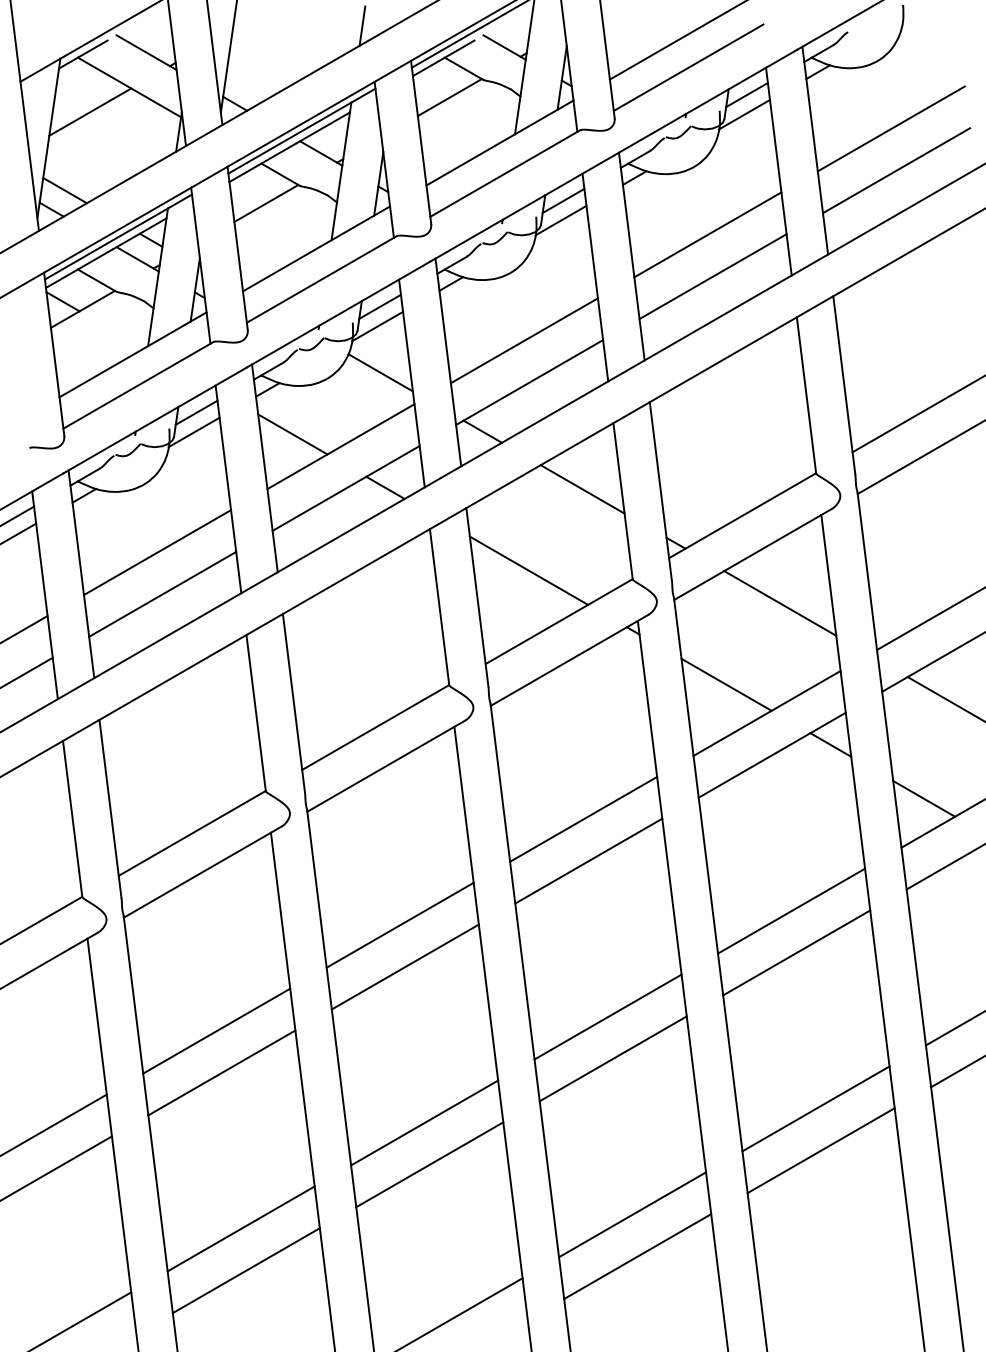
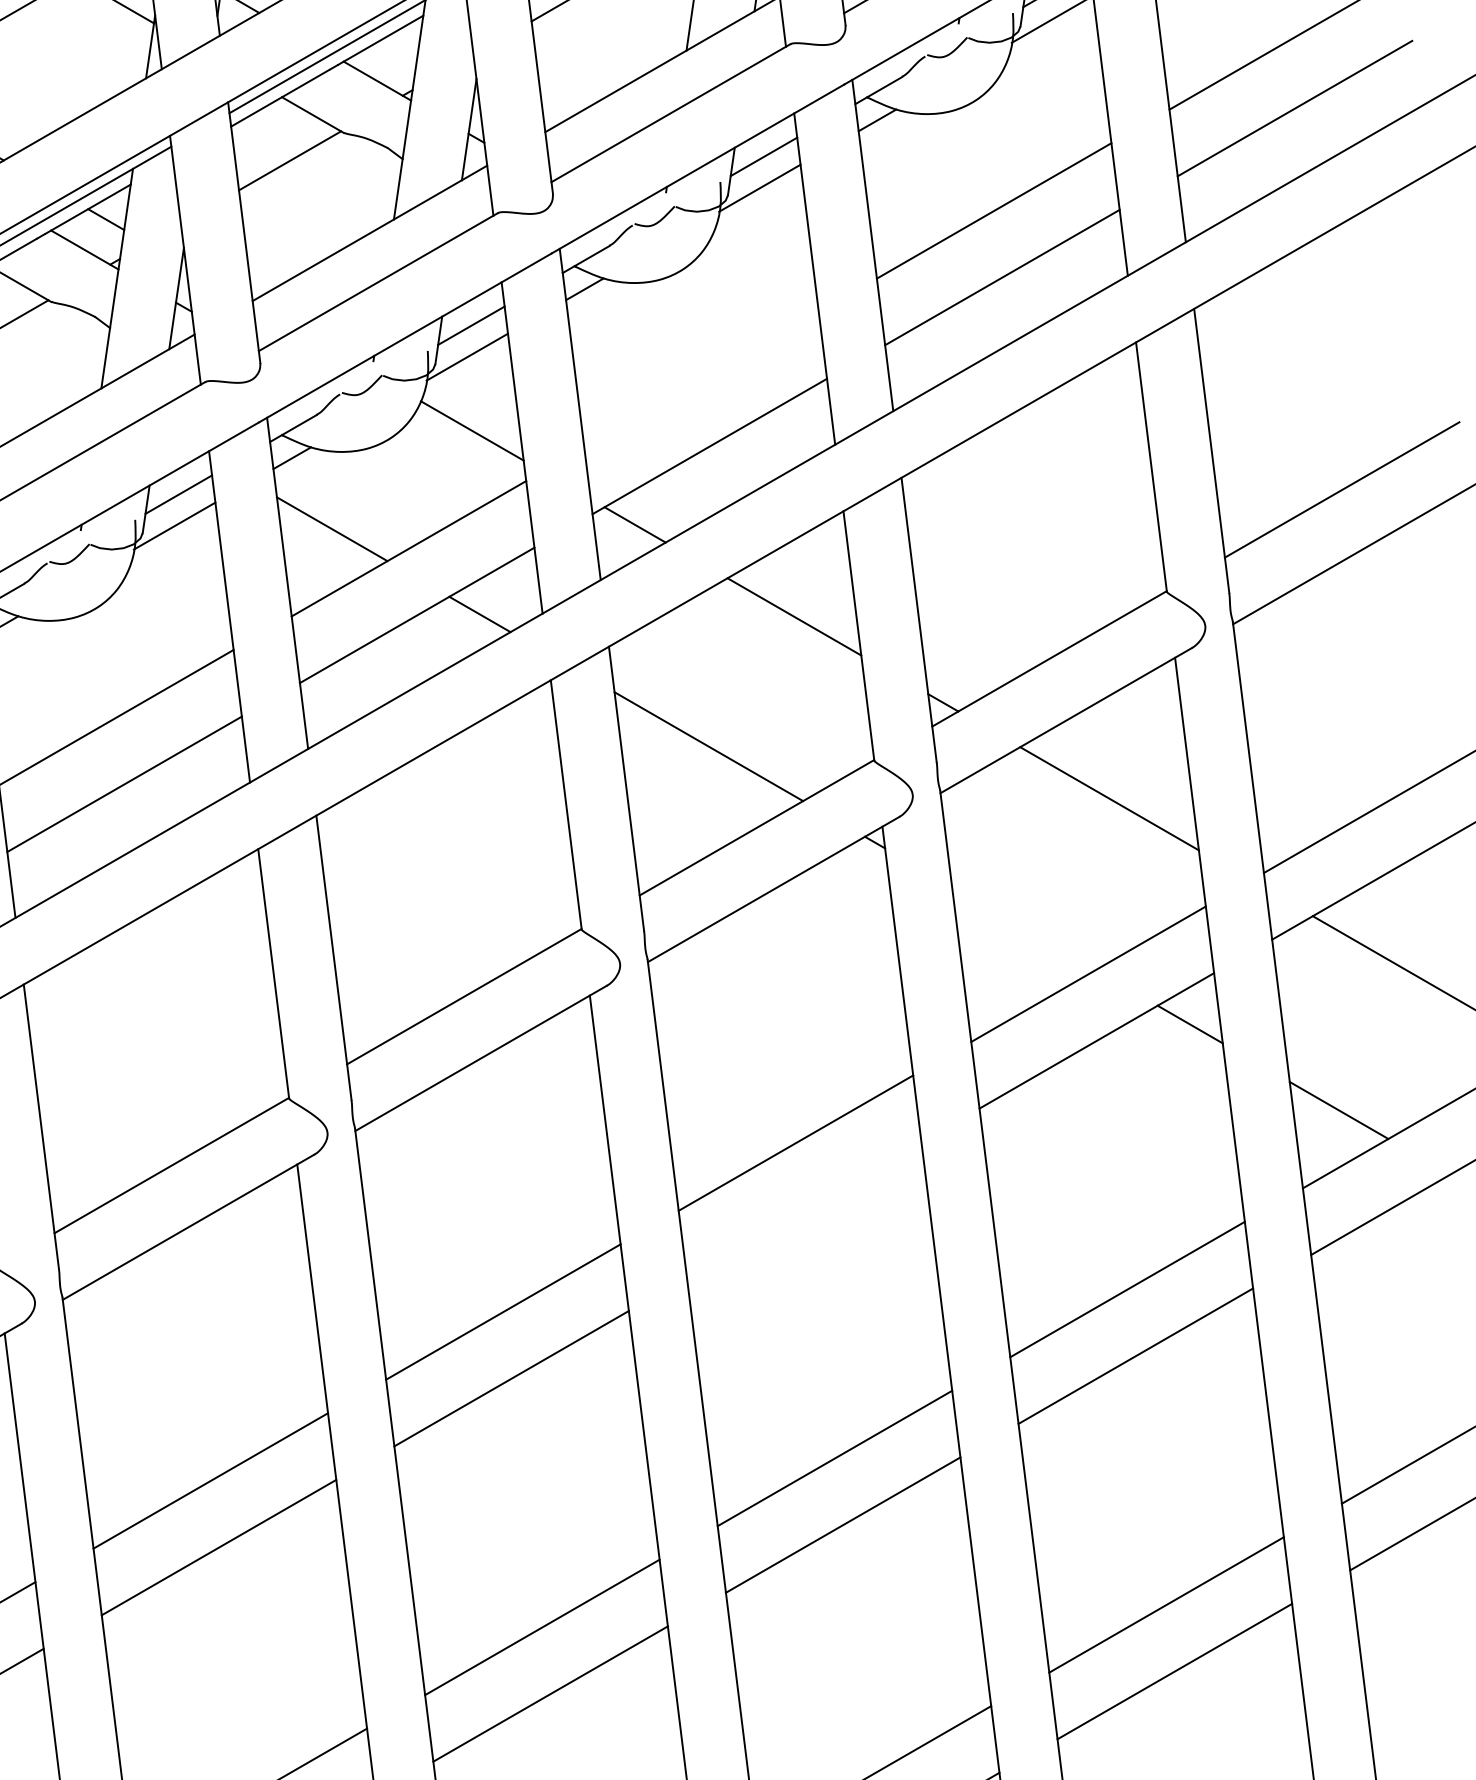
line: (523, 340) -> (700, 379), removed
line: (726, 684) -> (1023, 928), removed
line: (588, 860) -> (803, 1208), removed

